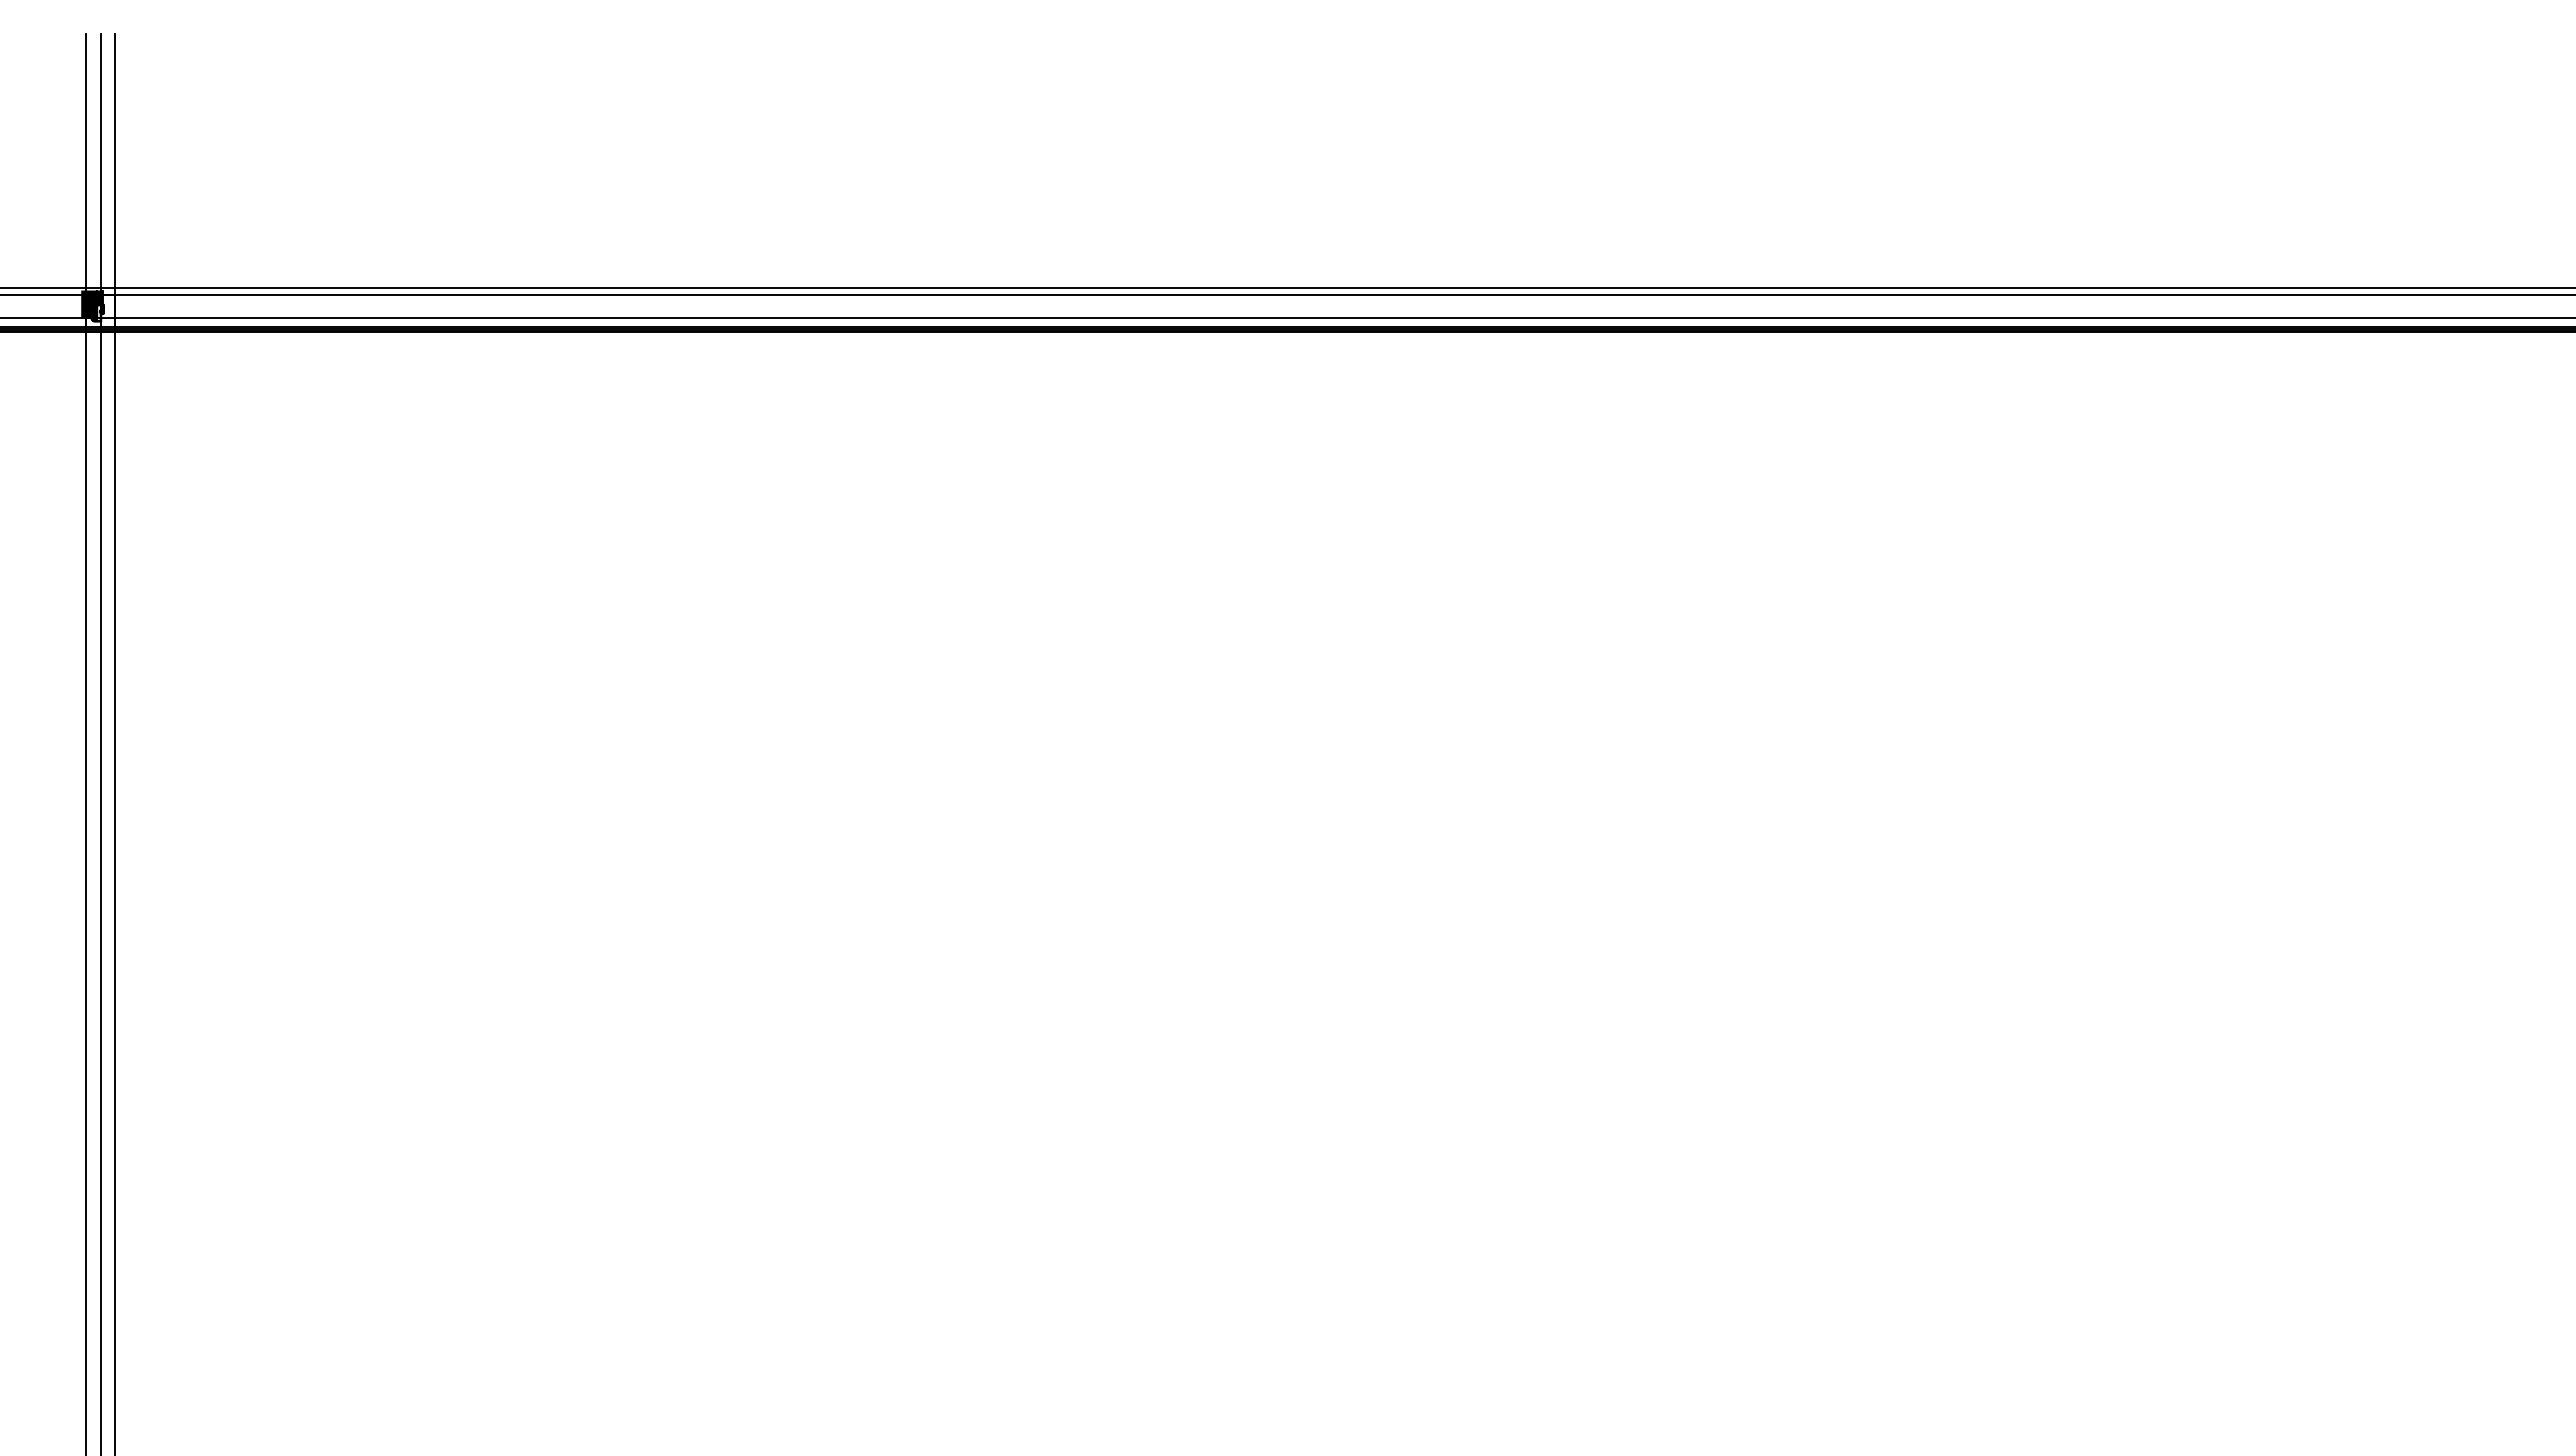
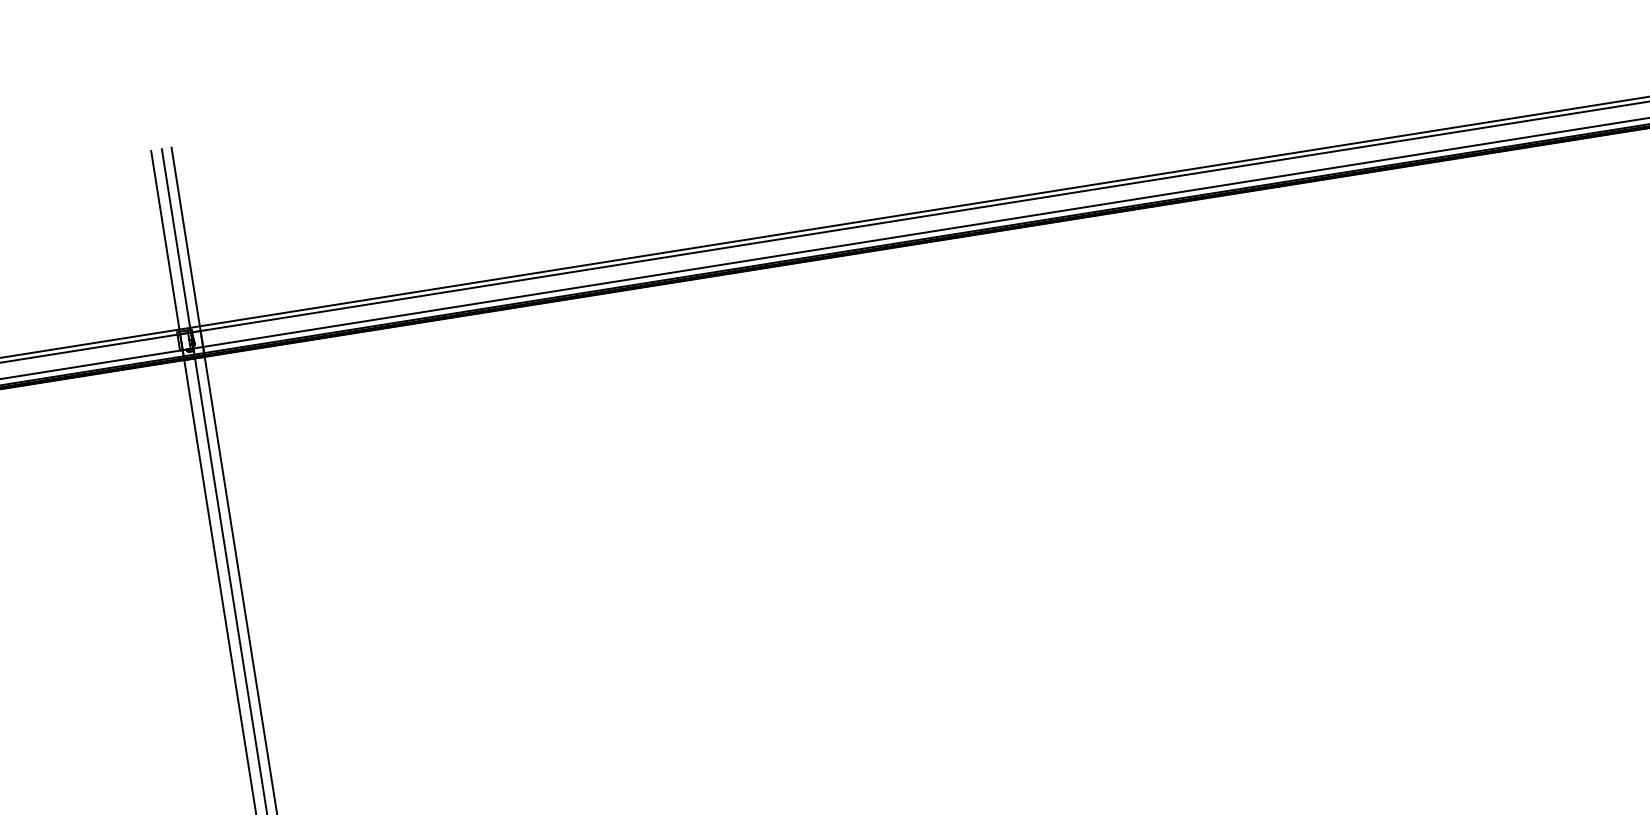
fill: (91, 304) -> (185, 340), removed

